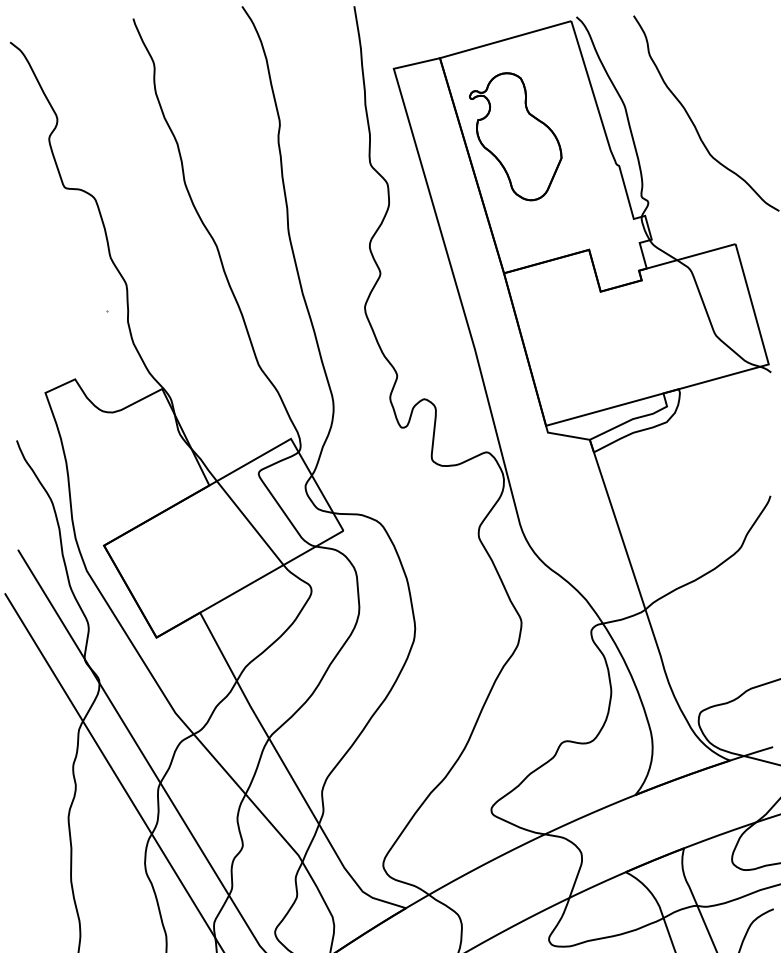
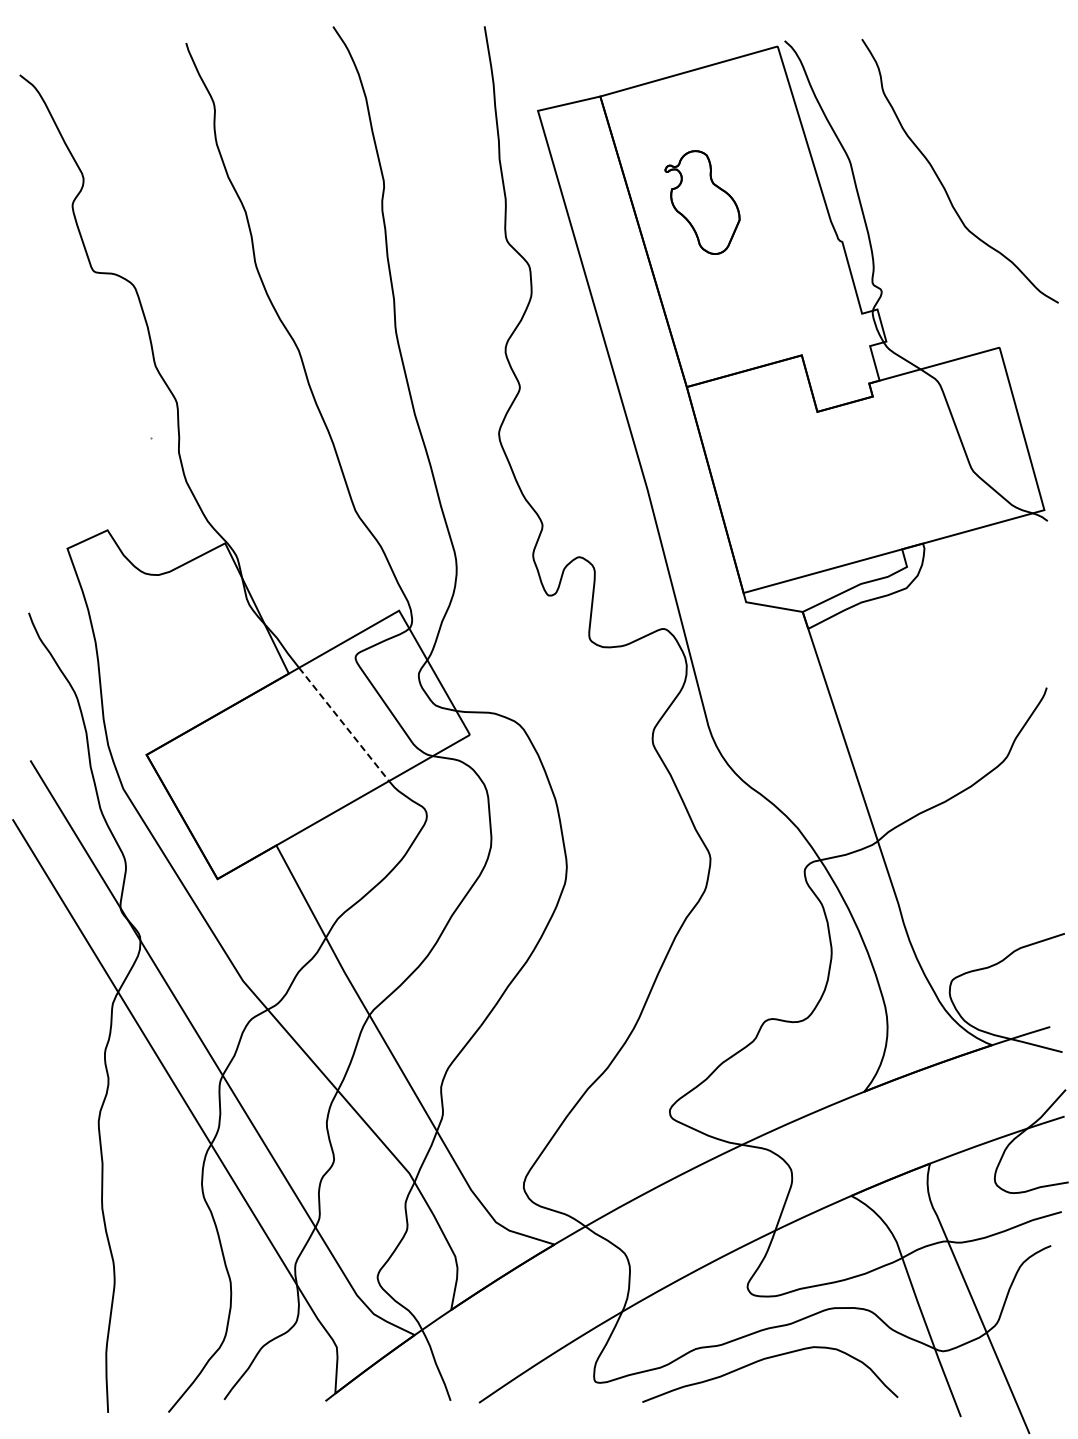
part: (515, 136) -> (702, 202), size x0.6
line: (250, 523) -> (344, 724), solid -> dashed

